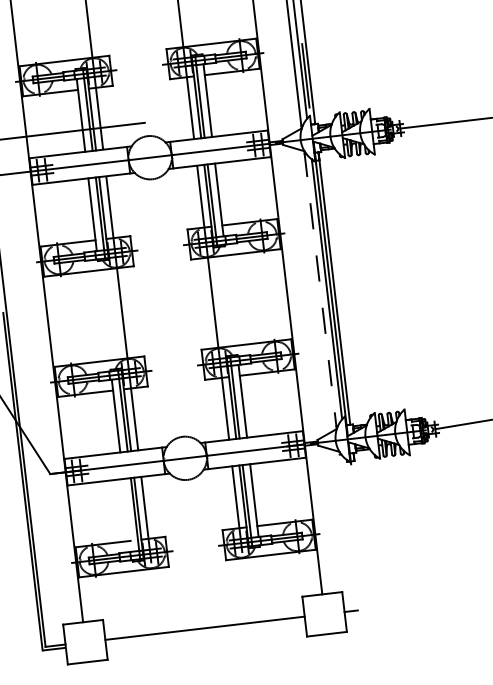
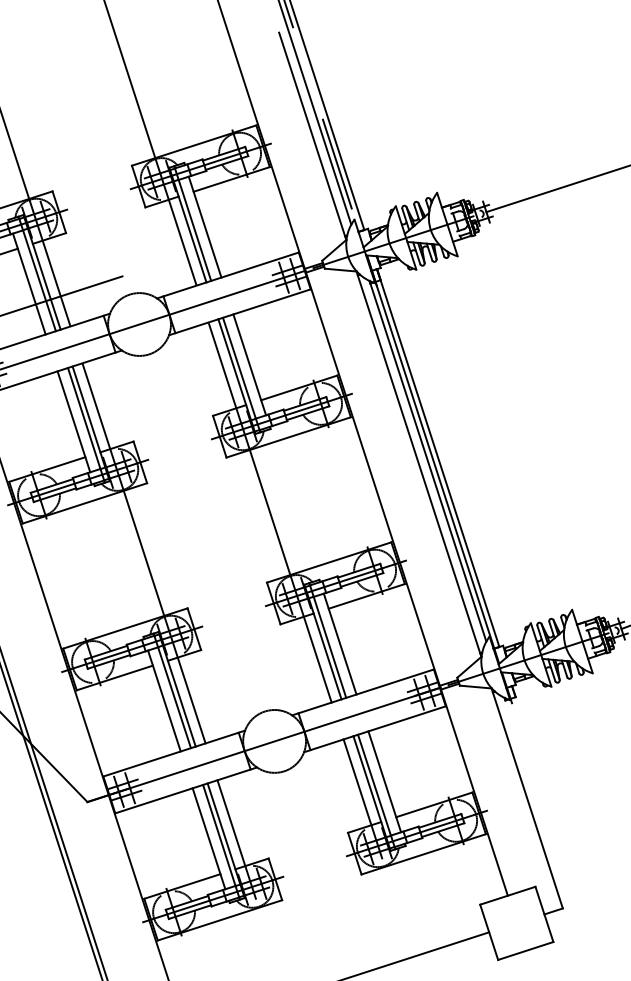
line: (320, 290) -> (419, 464), dashed -> solid
line: (127, 515) -> (208, 838), added
line: (348, 530) -> (526, 797), added

